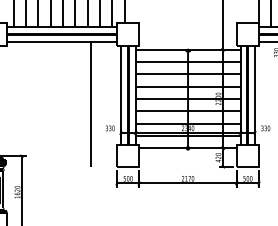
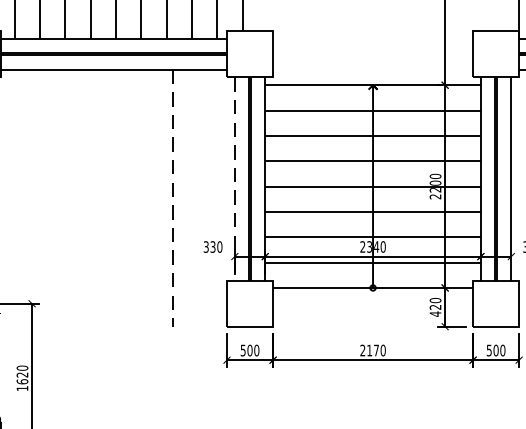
line: (120, 95) -> (234, 179), solid -> dashed
line: (90, 104) -> (172, 197), solid -> dashed

